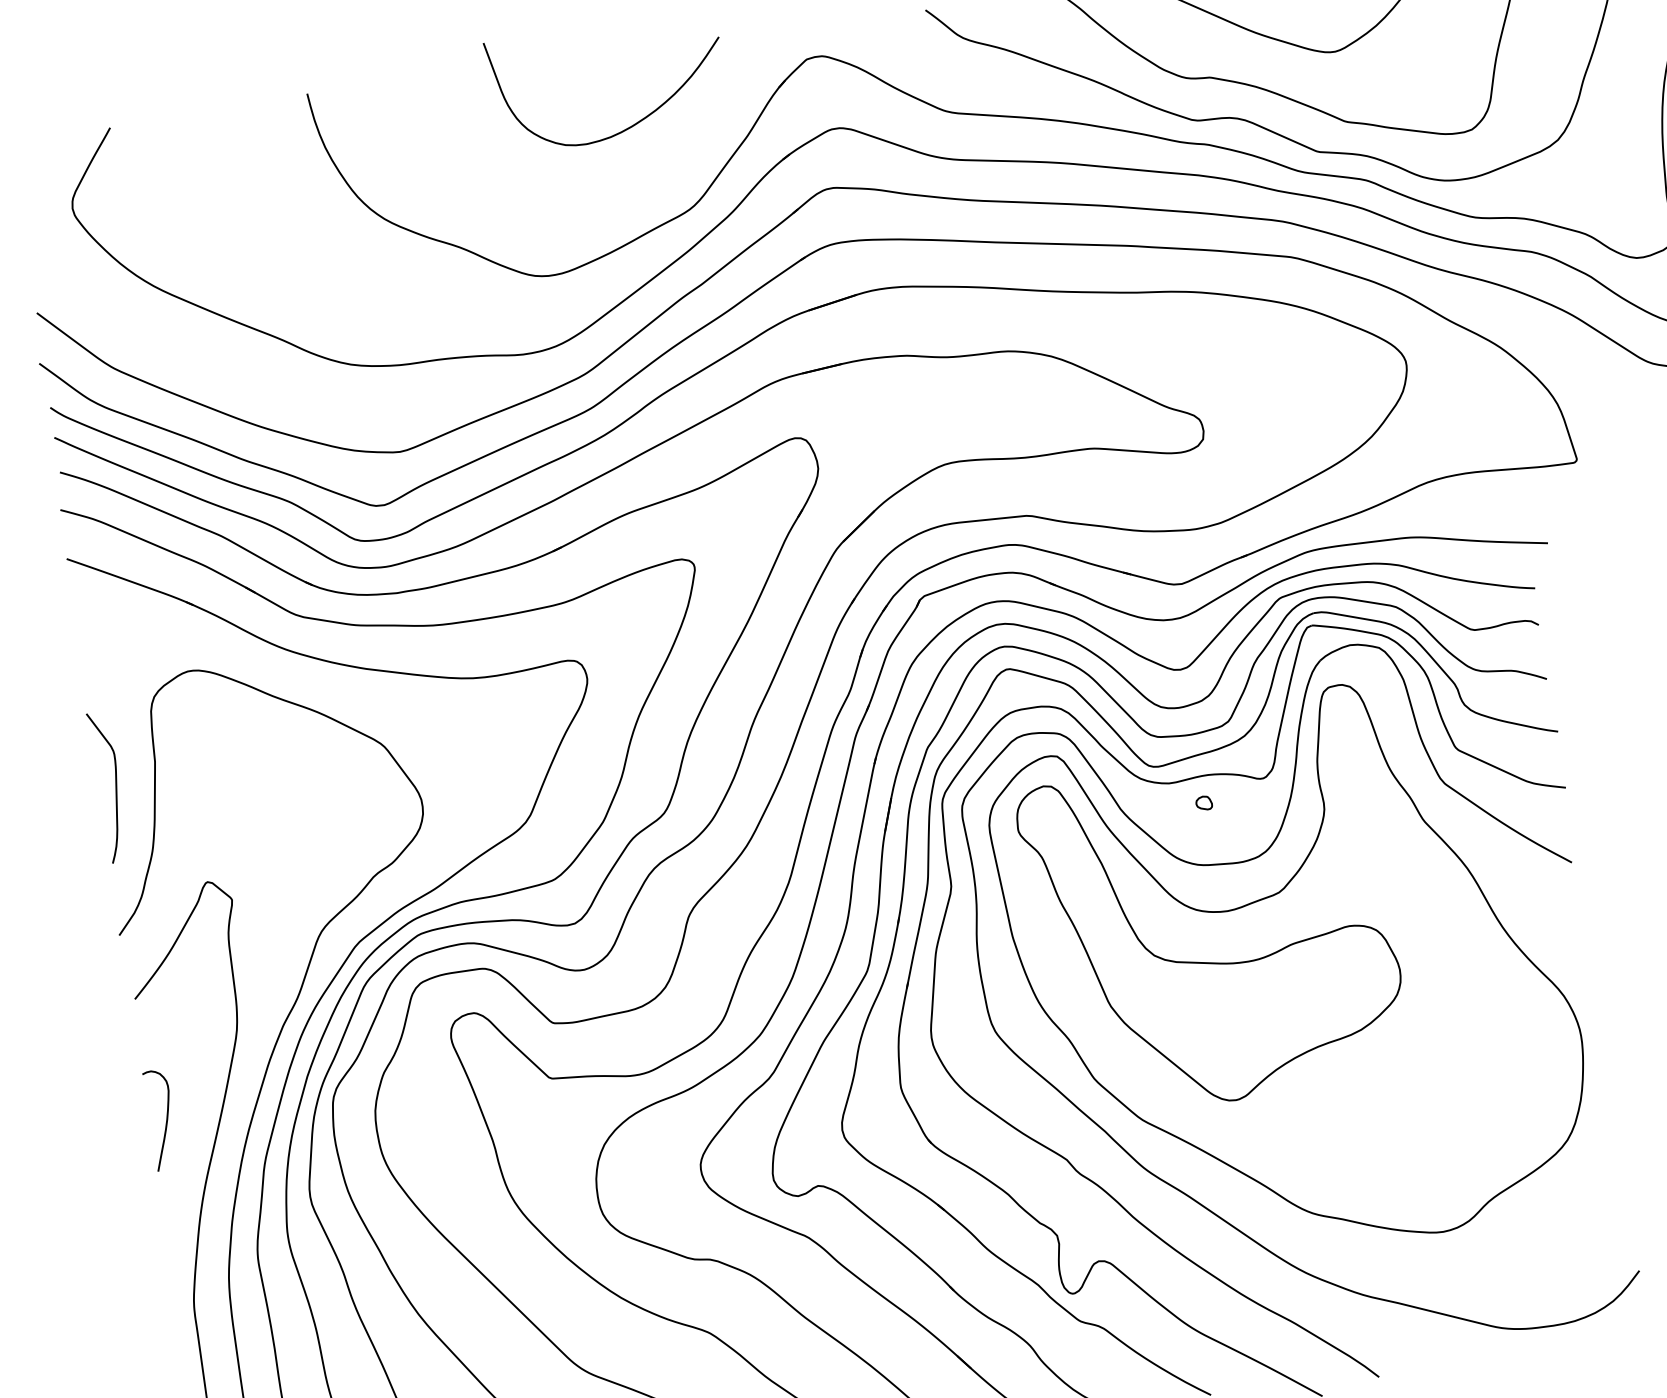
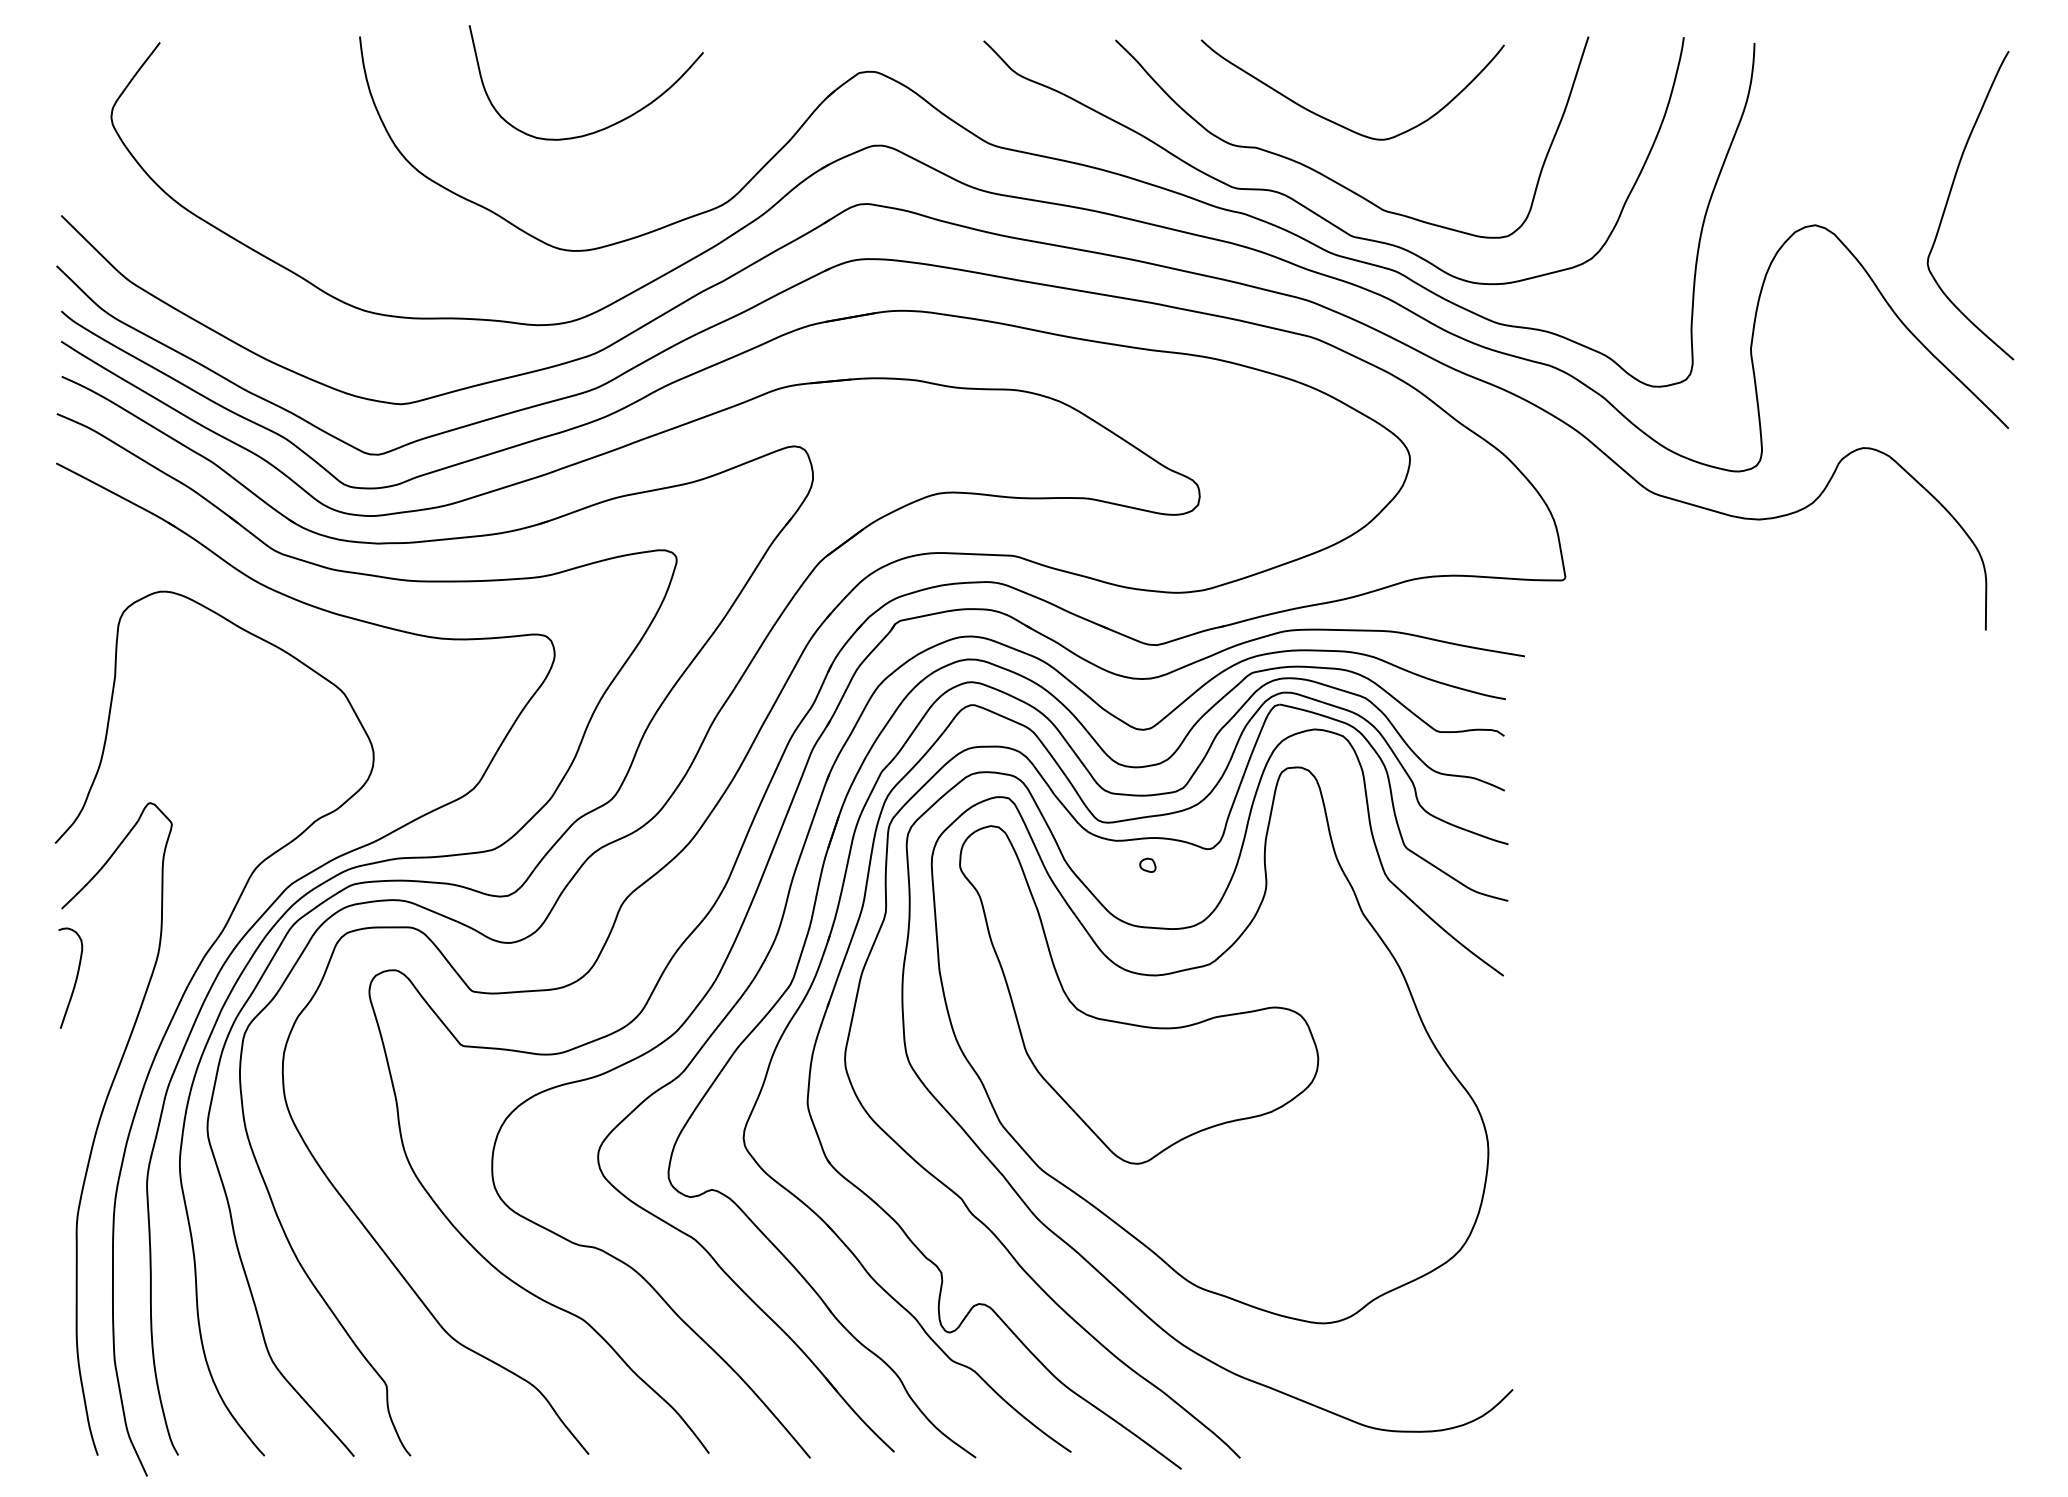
curve: (631, 125) -> (604, 127), moved
curve: (115, 786) -> (72, 695), removed
curve: (165, 1119) -> (75, 978), moved

